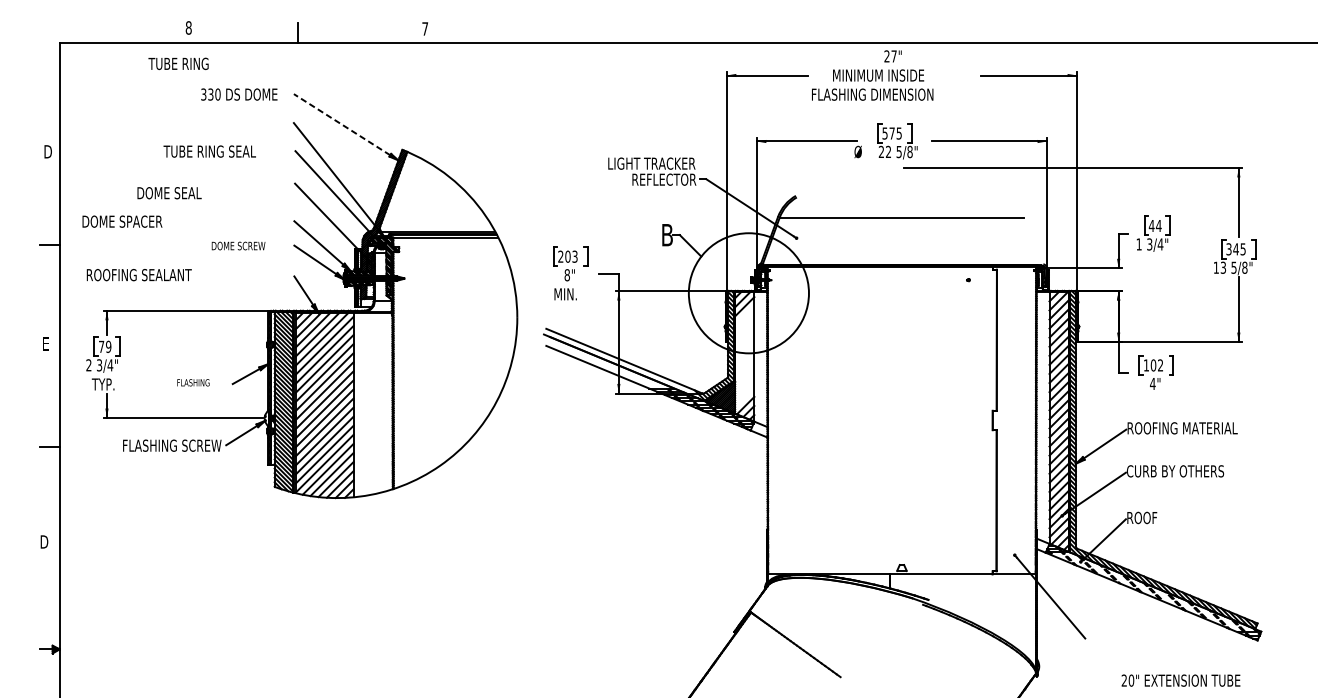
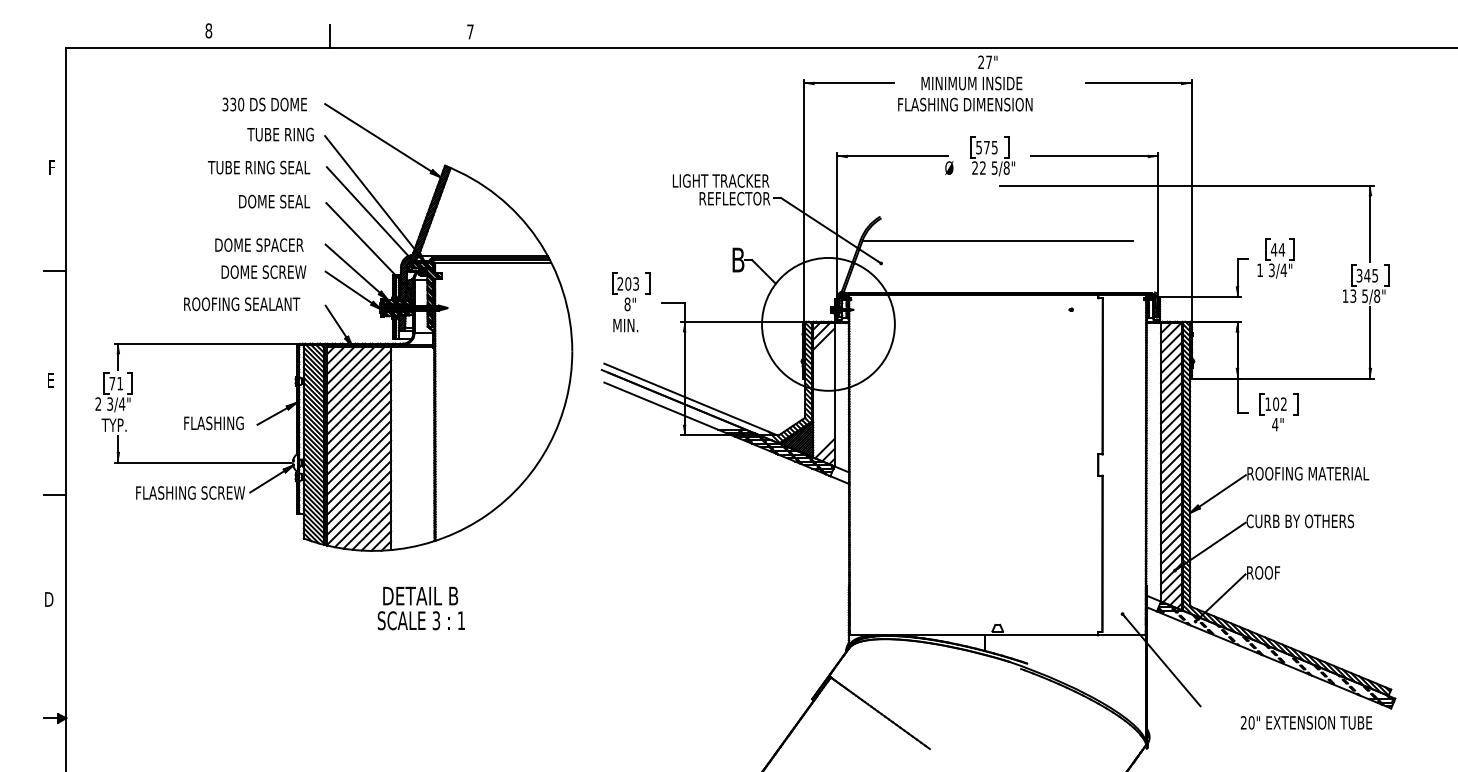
part: (178, 63) -> (280, 134), moved
line: (342, 124) -> (378, 137), dashed -> solid
text: (48, 151) -> (53, 167), D -> F
part: (210, 151) -> (259, 167), moved
part: (169, 193) -> (274, 201), moved
part: (122, 221) -> (259, 244), moved
part: (238, 245) -> (263, 271), size x1.43
part: (139, 275) -> (242, 304), moved
text: (108, 346) -> (120, 383), 79 -> 71
part: (192, 382) -> (213, 423), size x1.67
part: (380, 550) -> (420, 608), added
part: (1181, 680) -> (1306, 722), moved

